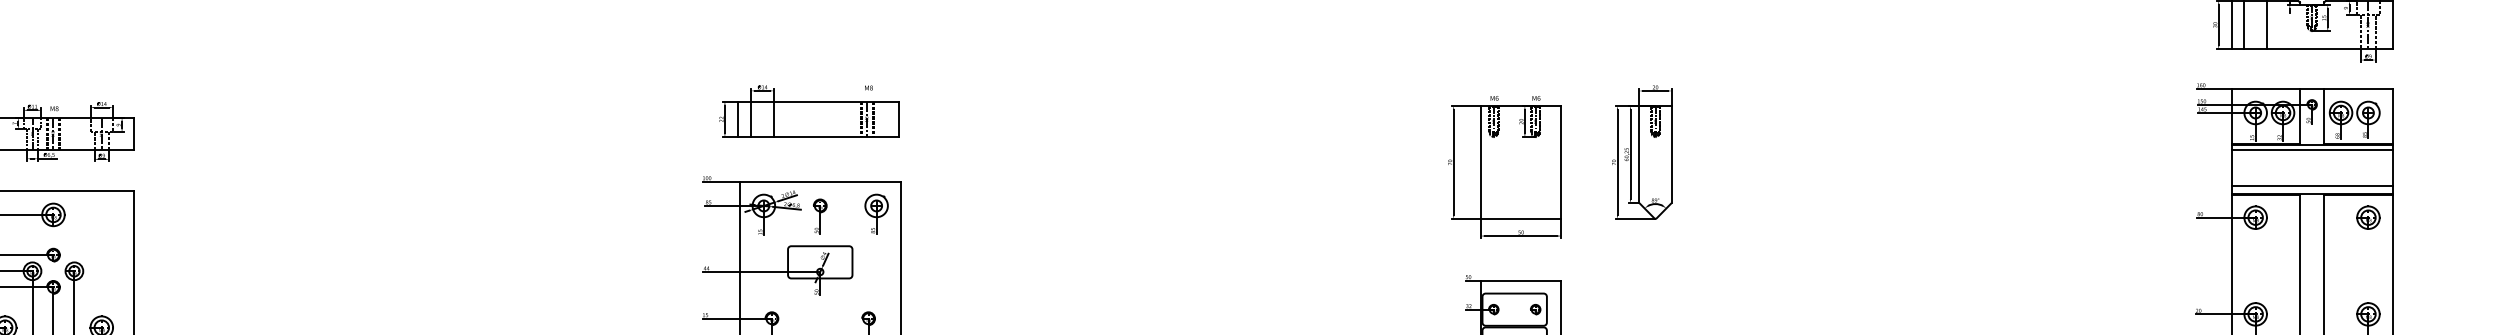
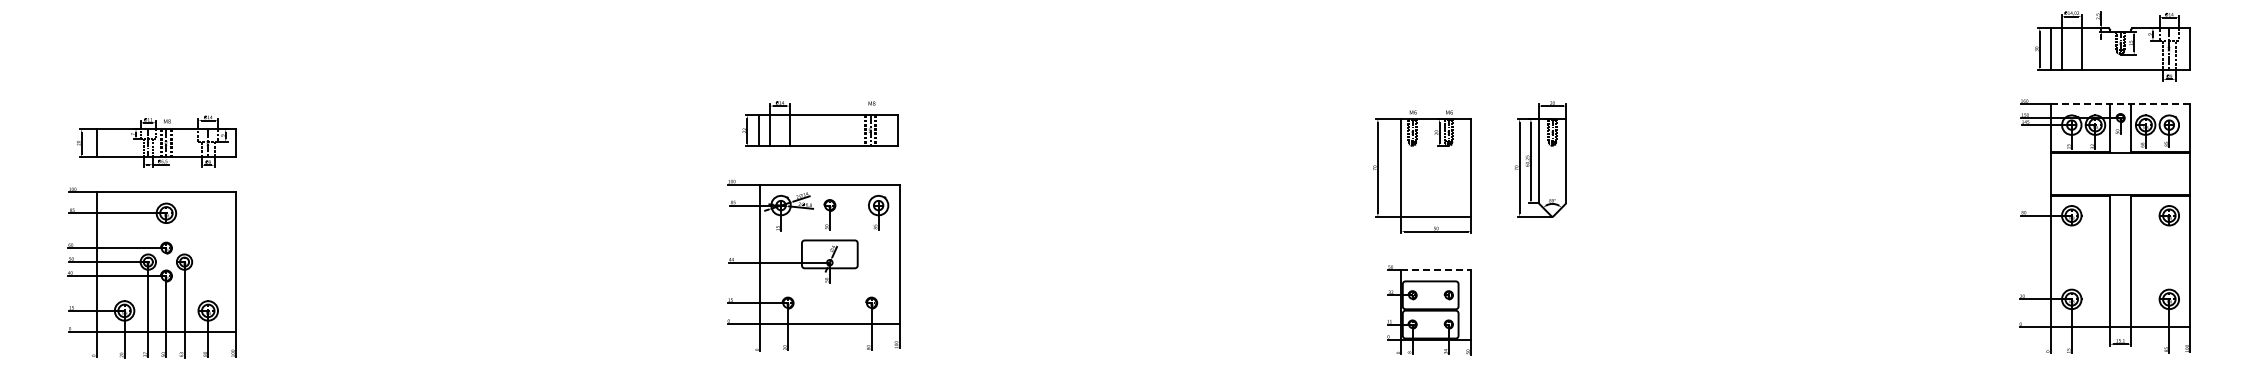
line: (2311, 89) -> (2120, 104), solid -> dashed
line: (2311, 150) -> (2120, 157), removed
line: (2311, 186) -> (2120, 188), removed
line: (1521, 280) -> (1436, 270), solid -> dashed

